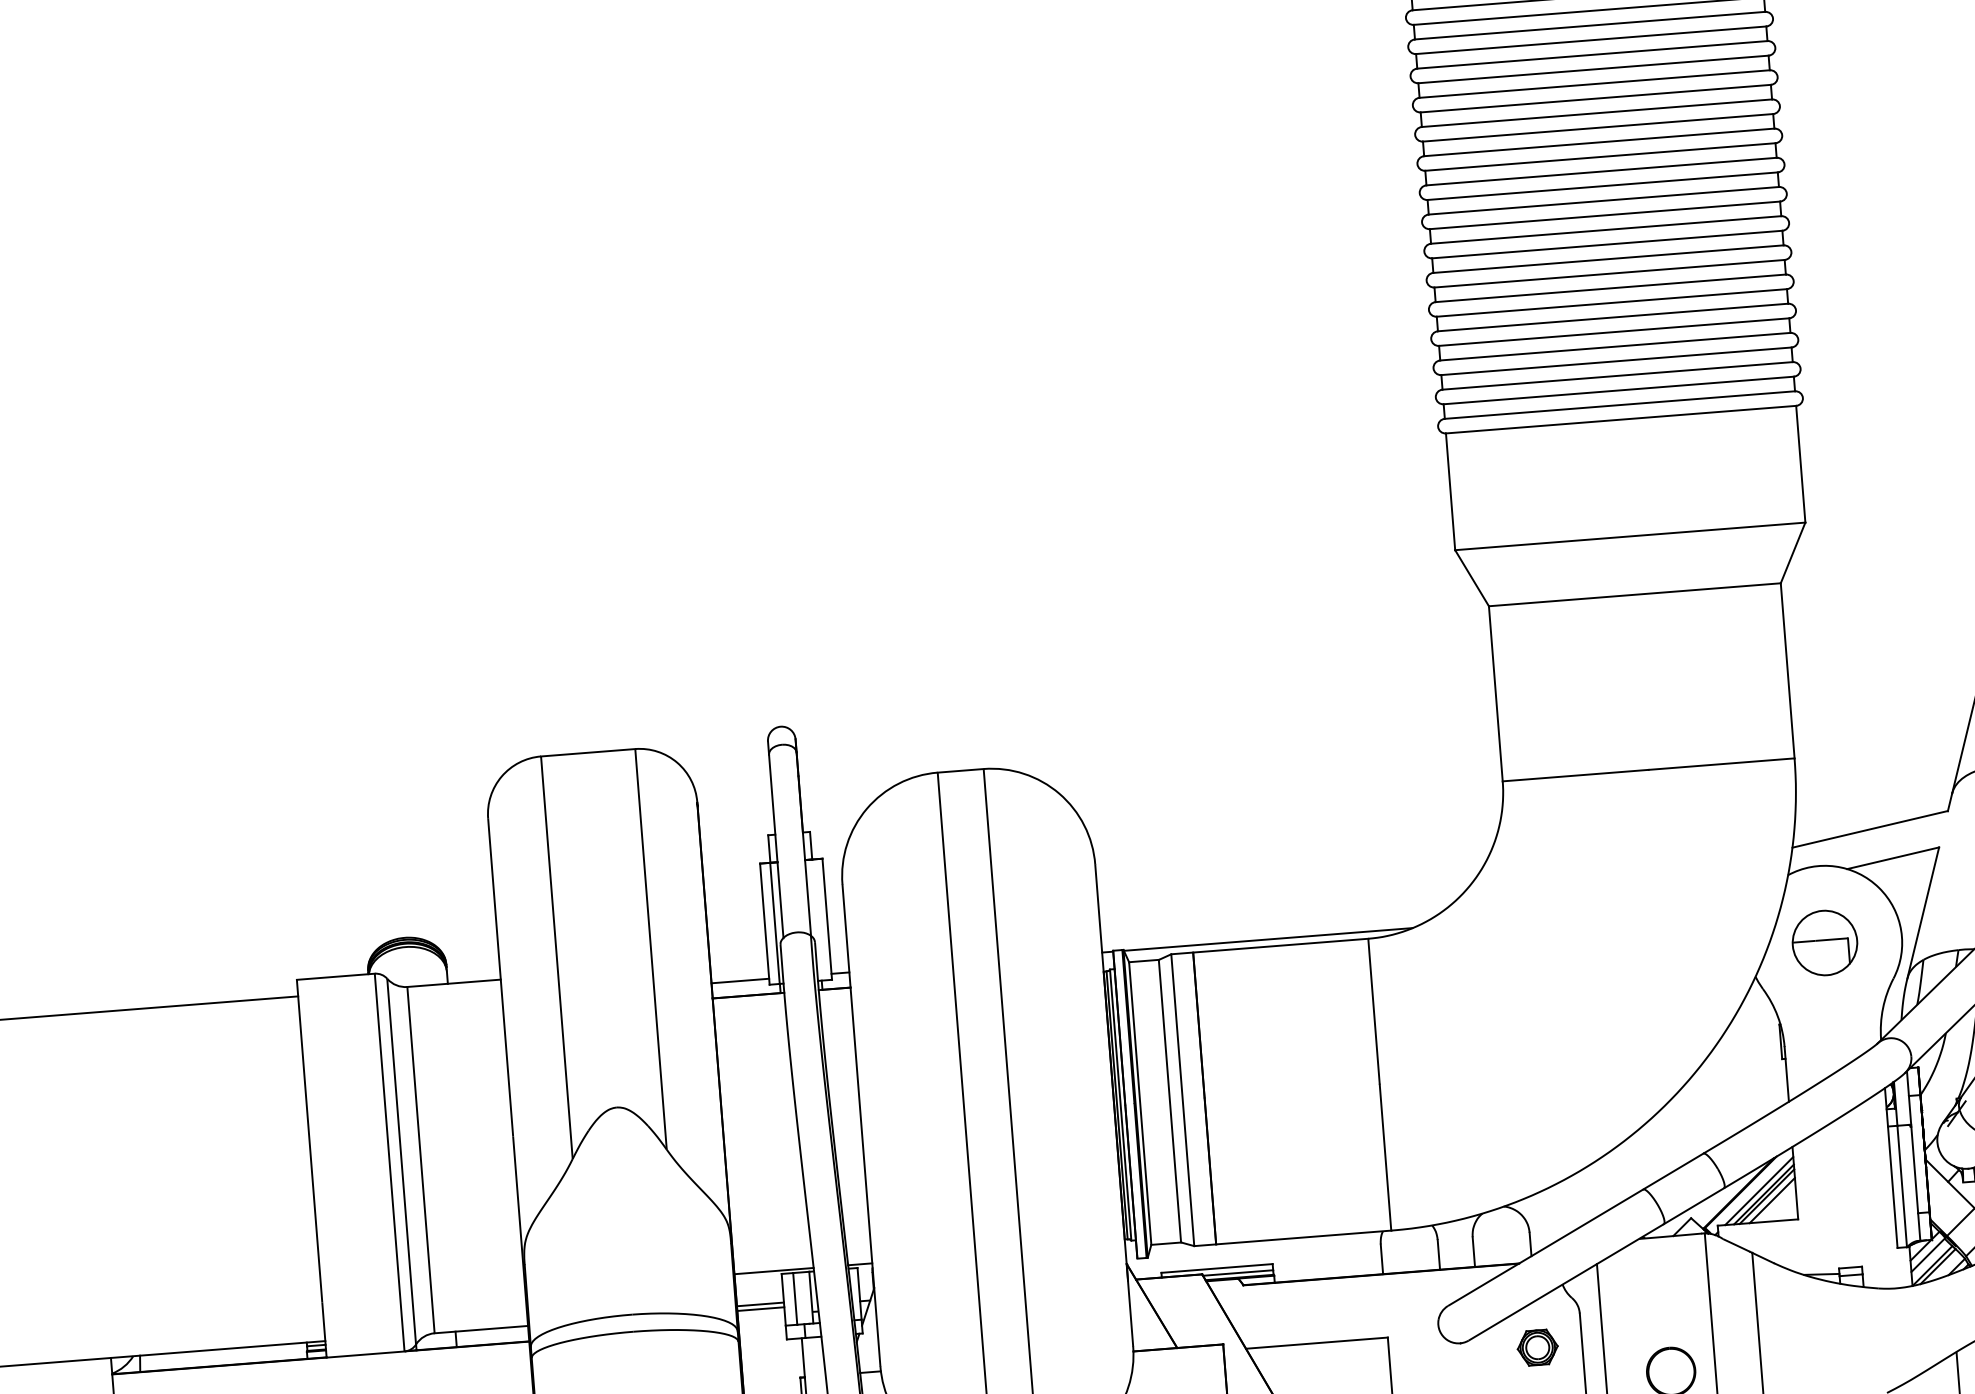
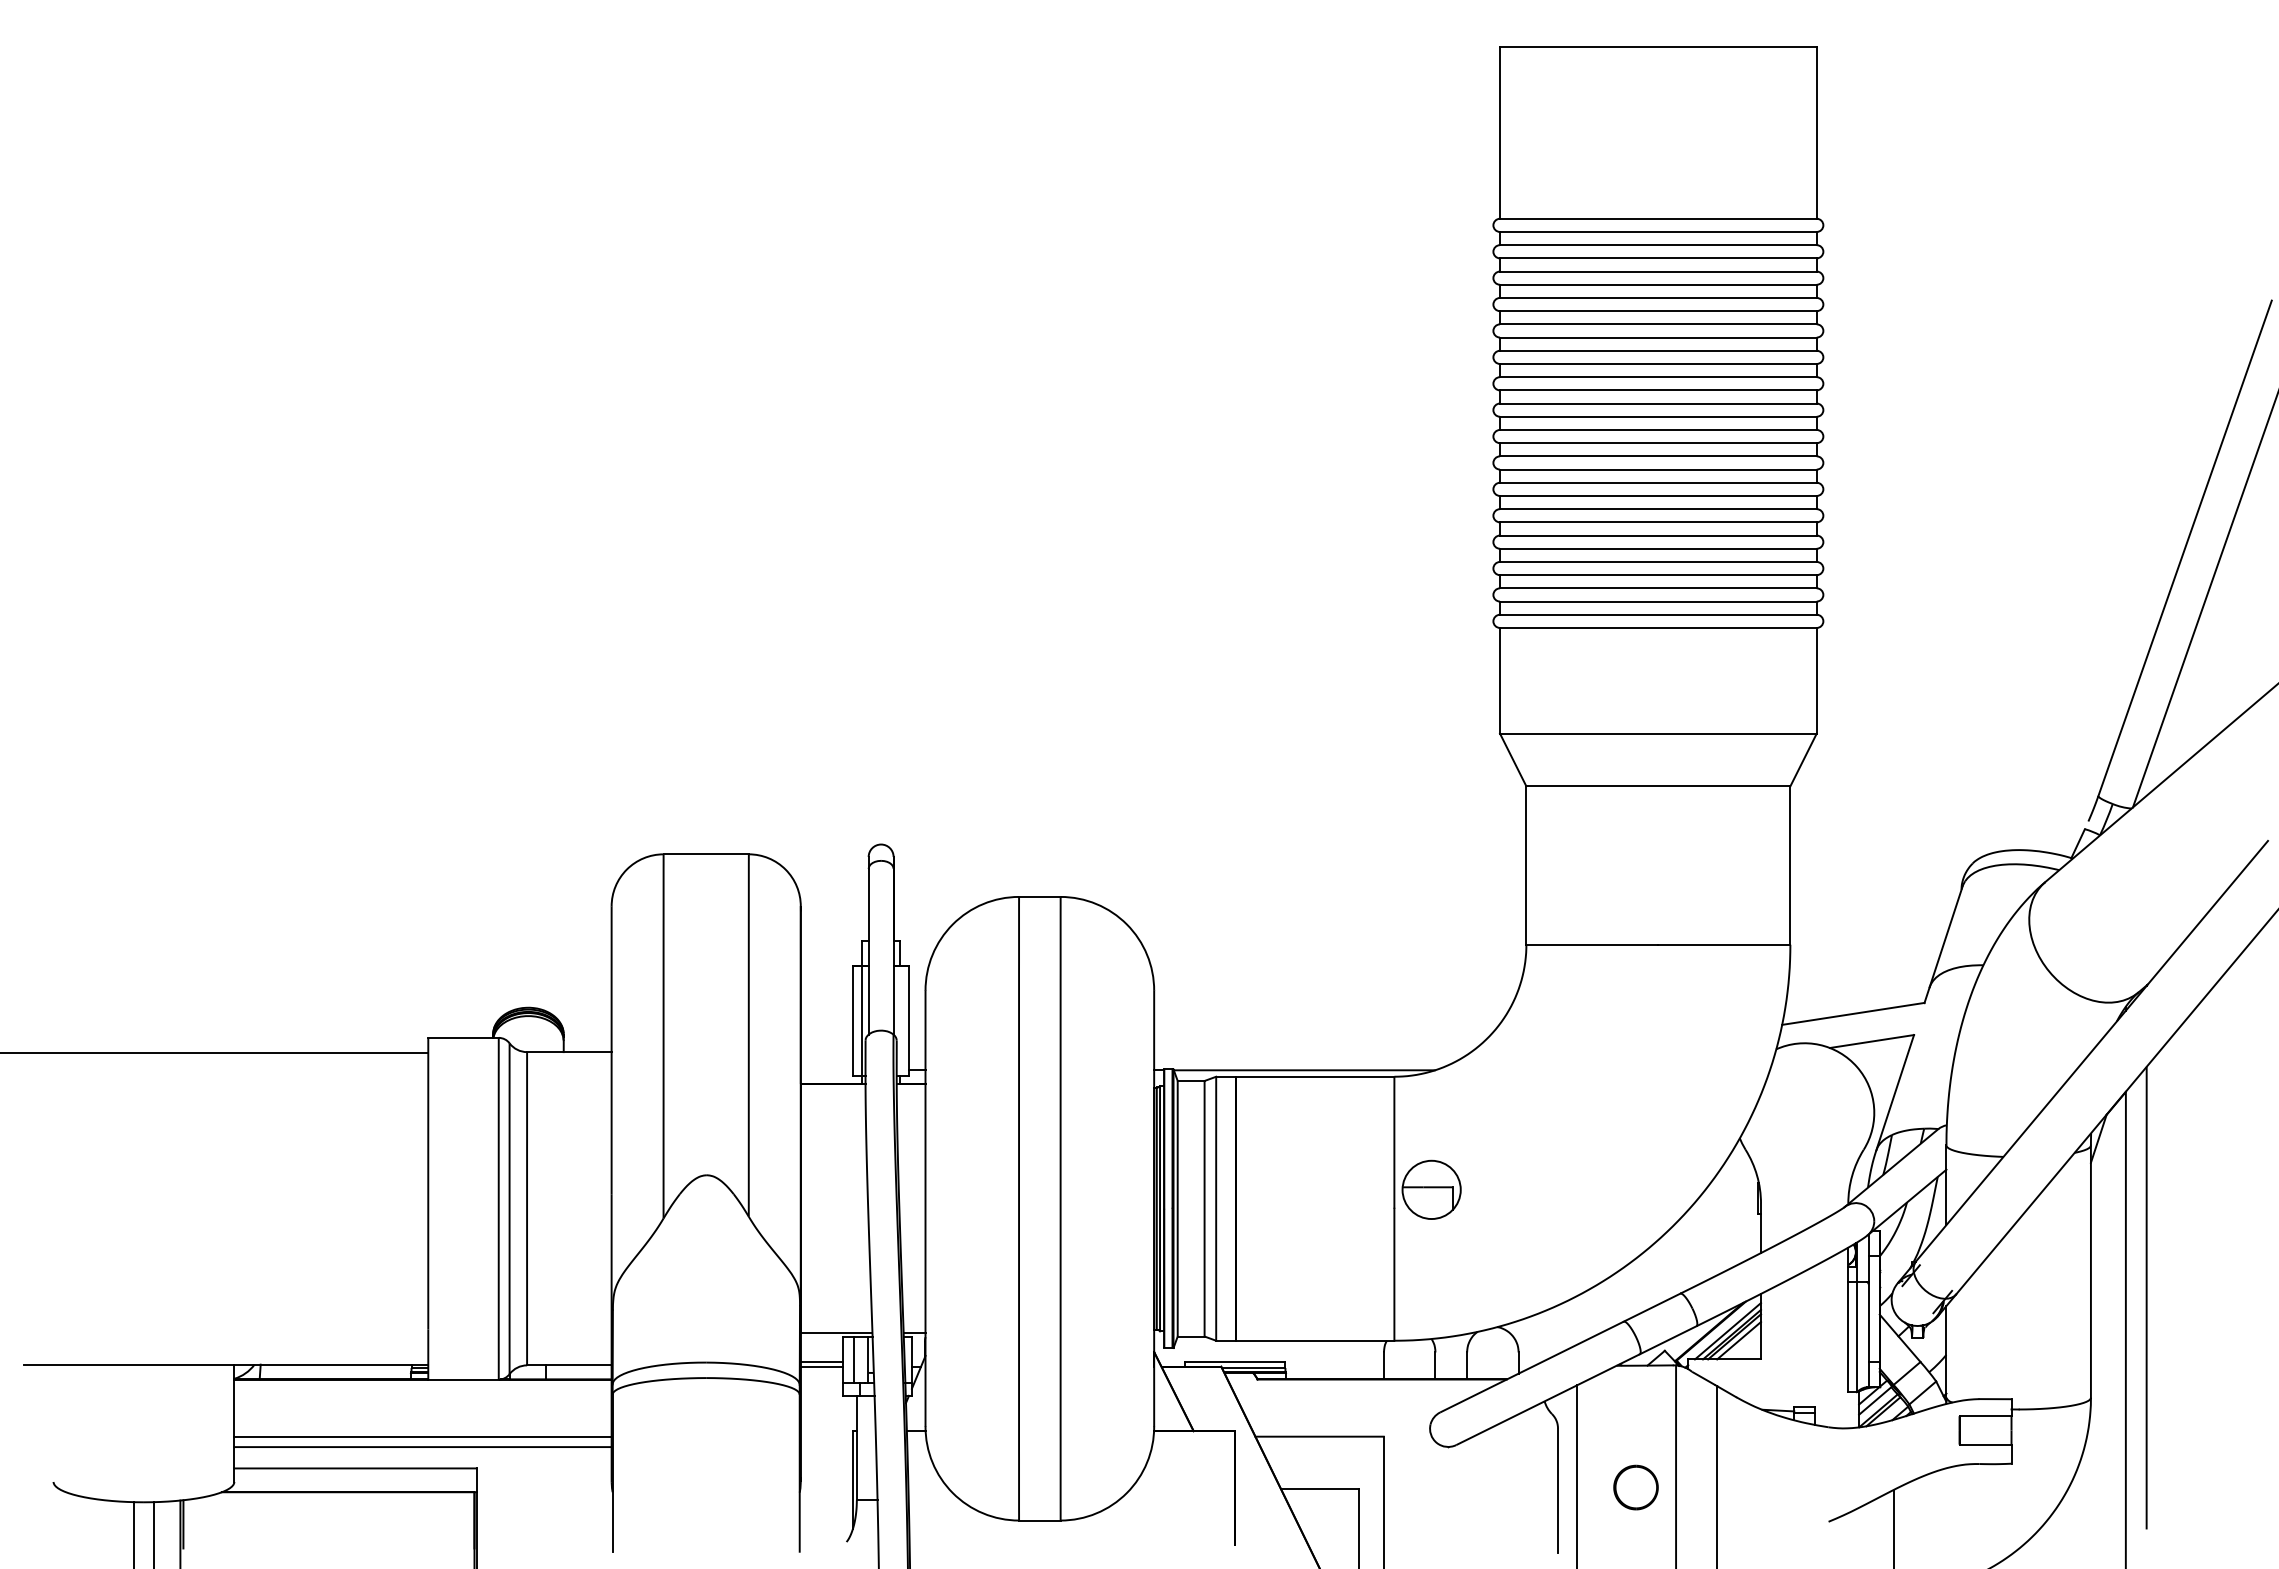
part: (1824, 942) -> (1431, 1189), moved
line: (739, 981) -> (826, 1070), removed
part: (1537, 1346) -> (1517, 1455), removed

